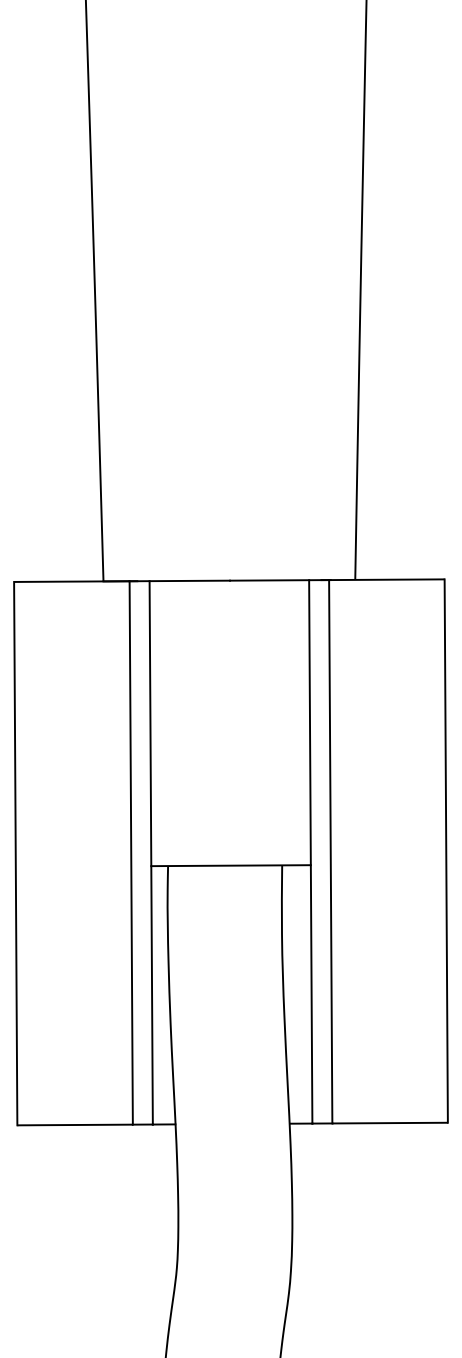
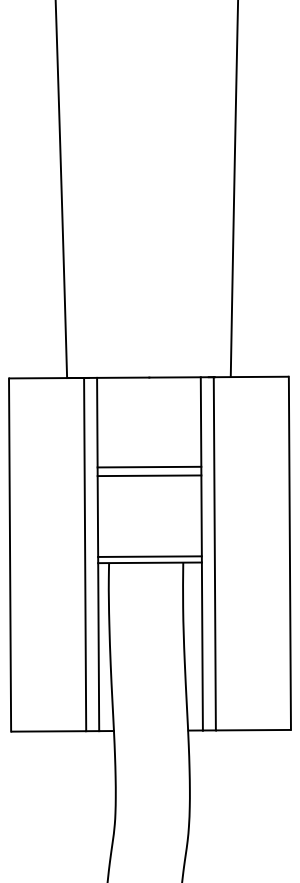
line: (230, 717) -> (149, 466), added
line: (230, 731) -> (149, 475), added
line: (230, 855) -> (149, 556), added

